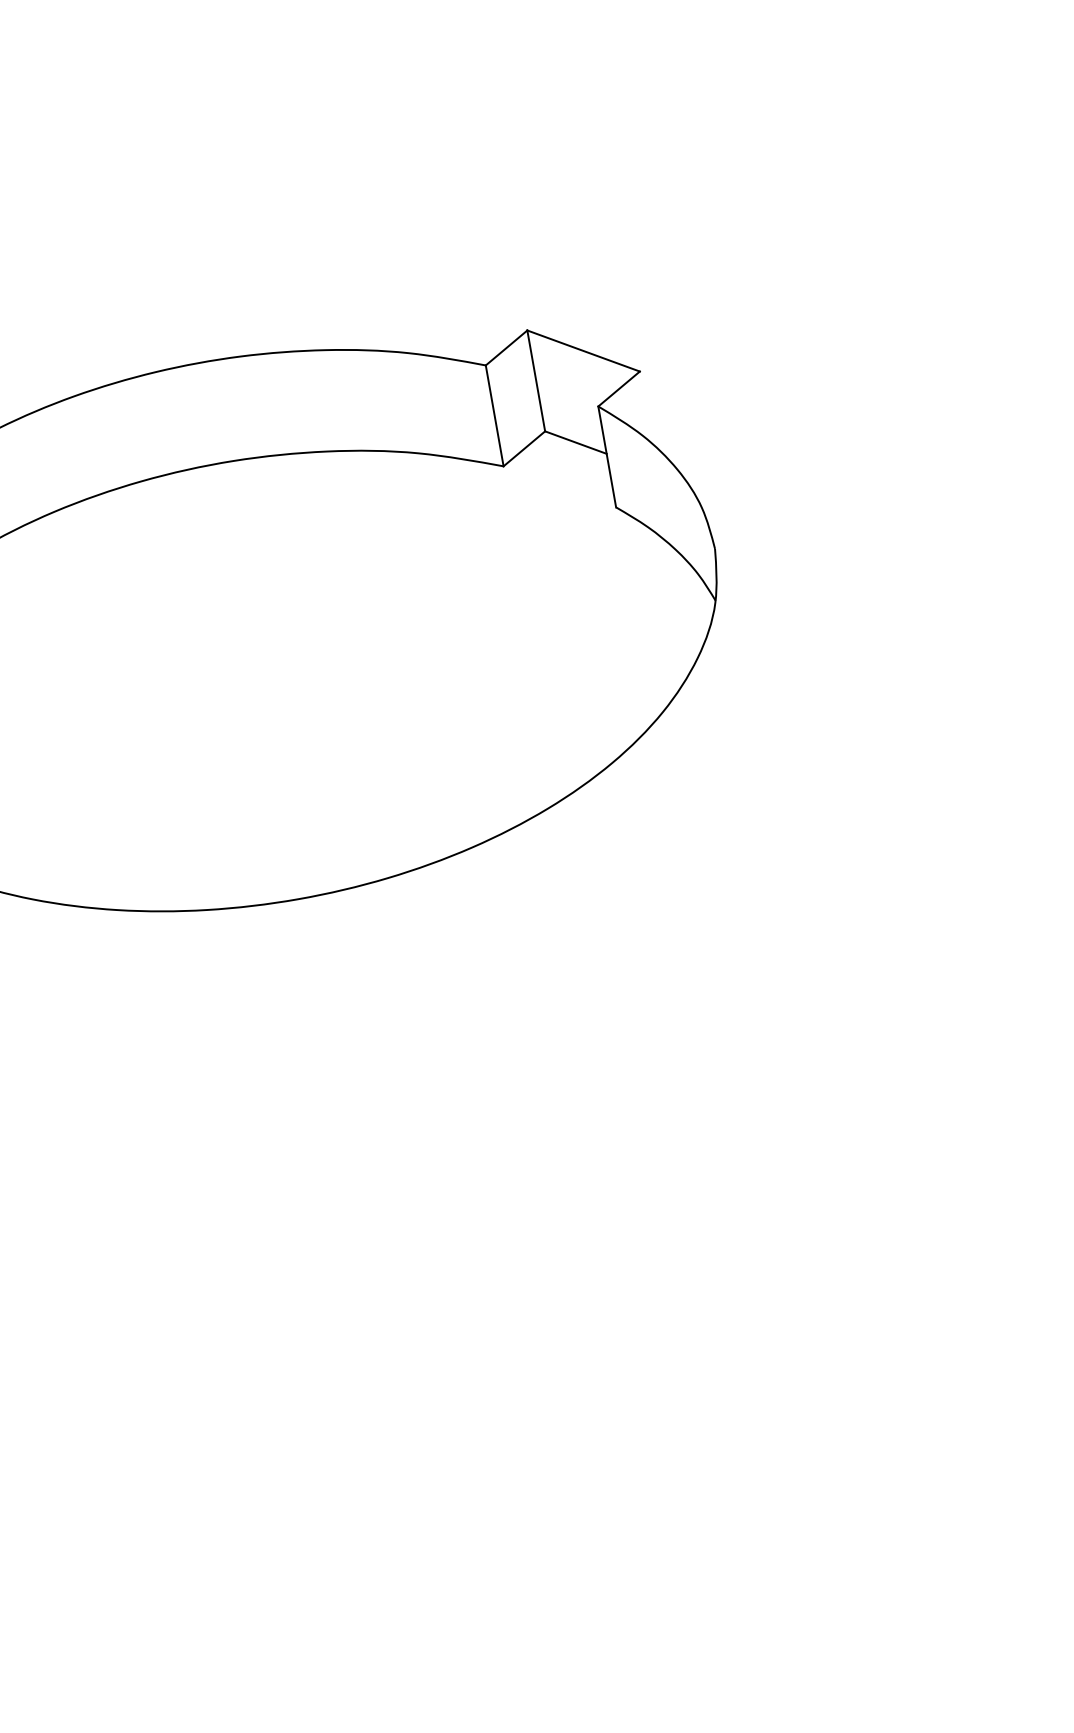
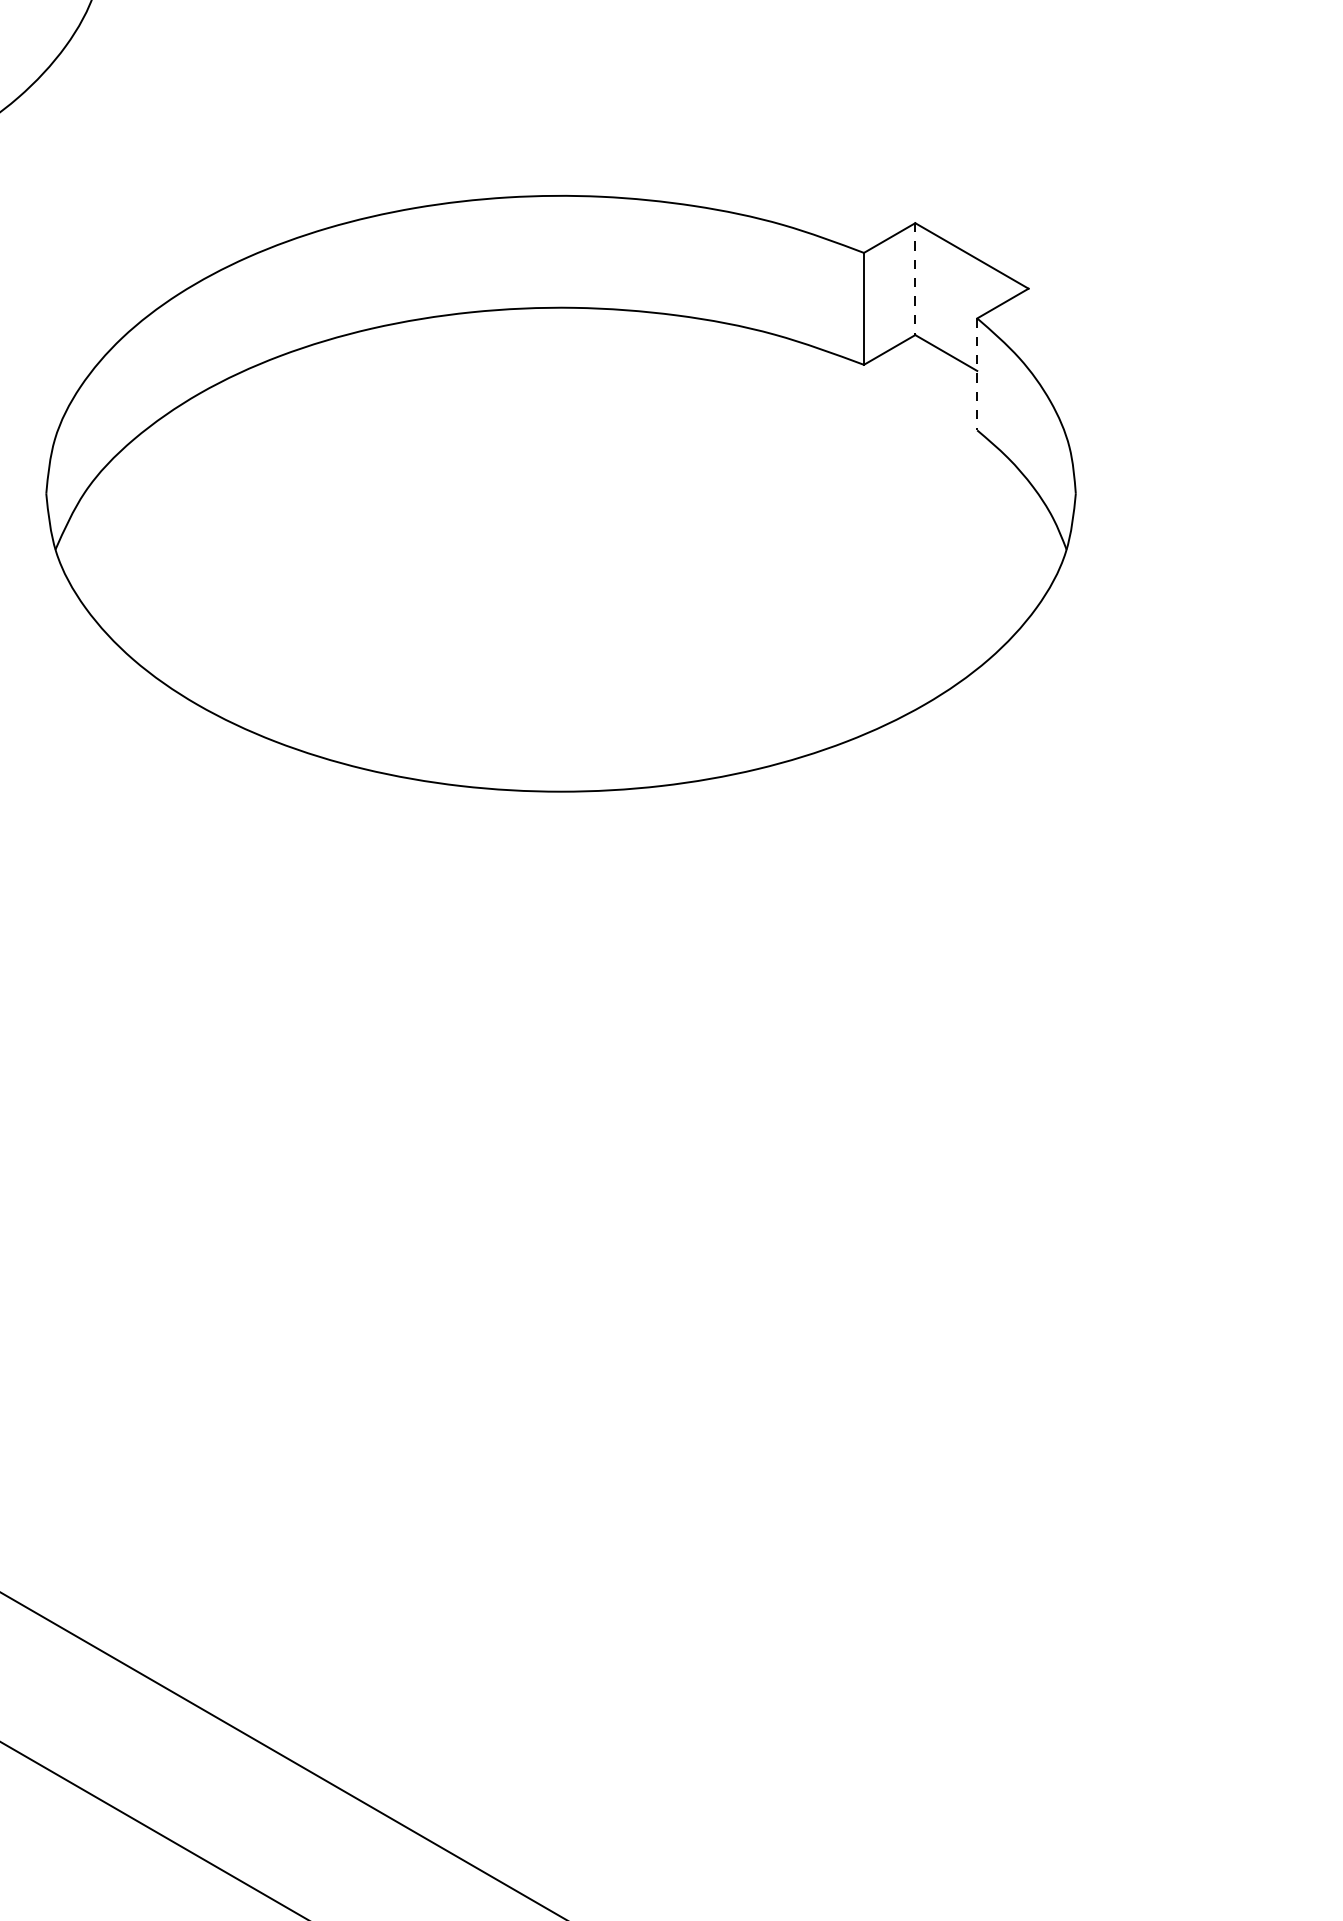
line: (536, 381) -> (915, 279), solid -> dashed
line: (607, 456) -> (977, 374), solid -> dashed

